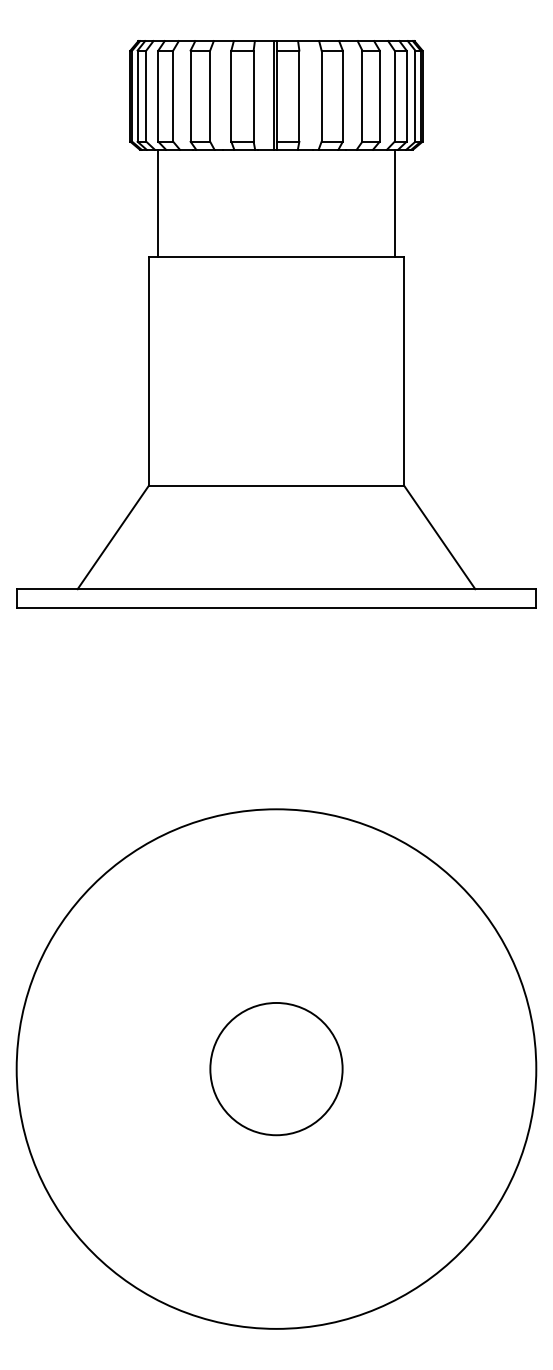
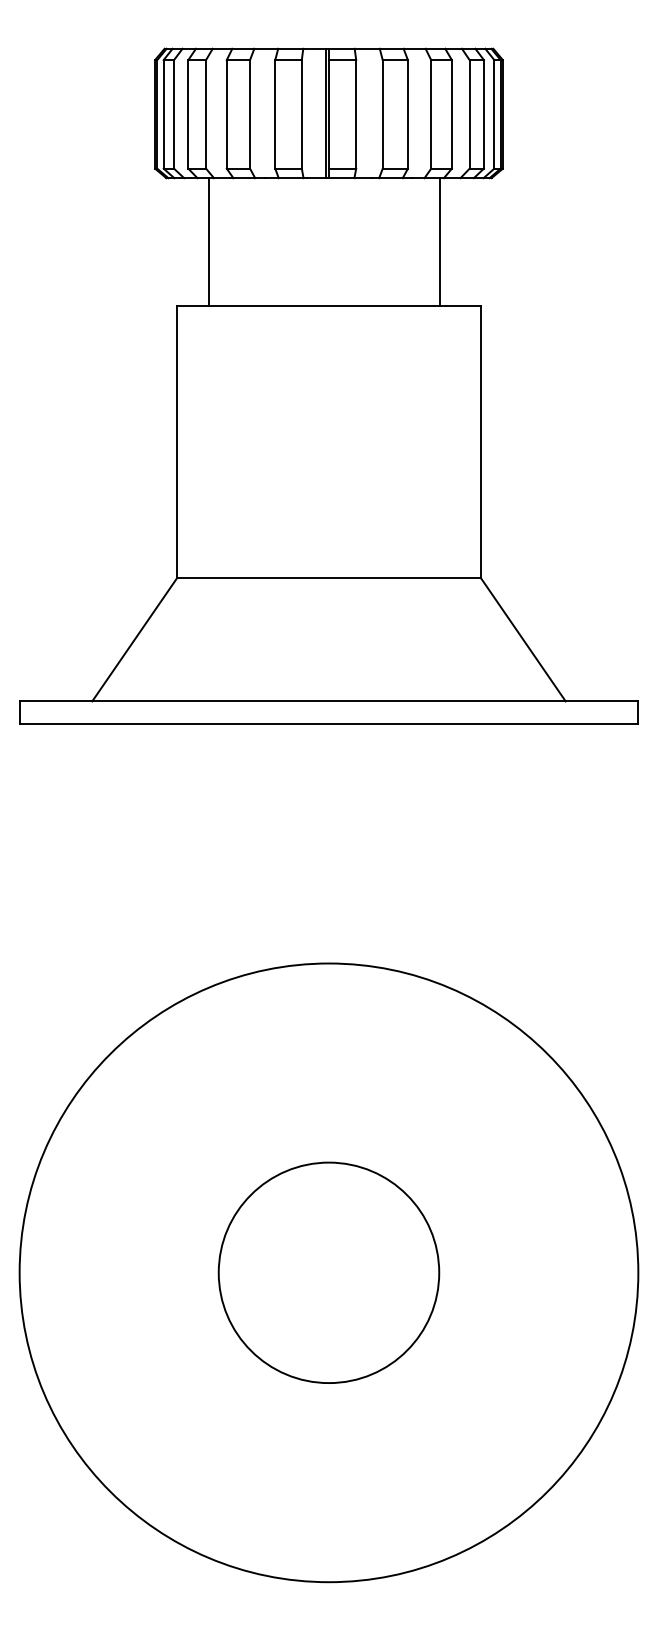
line: (158, 203) -> (208, 242), moved
line: (394, 203) -> (439, 242), moved
circle: (276, 1068) -> (329, 1272), size x1.4

